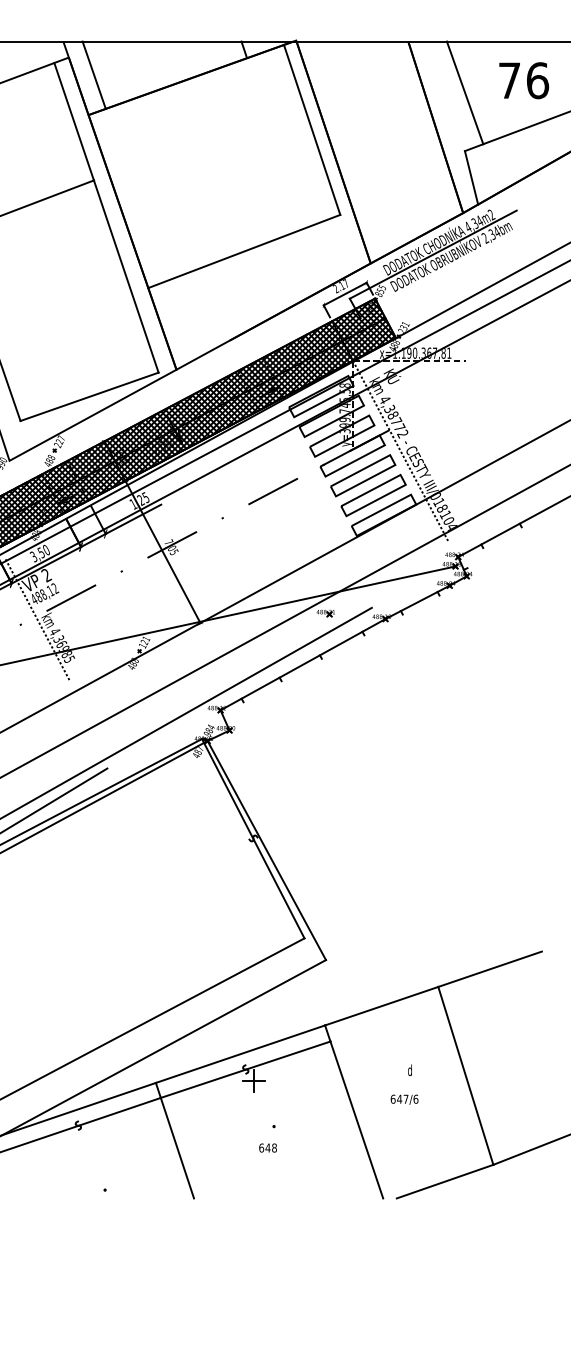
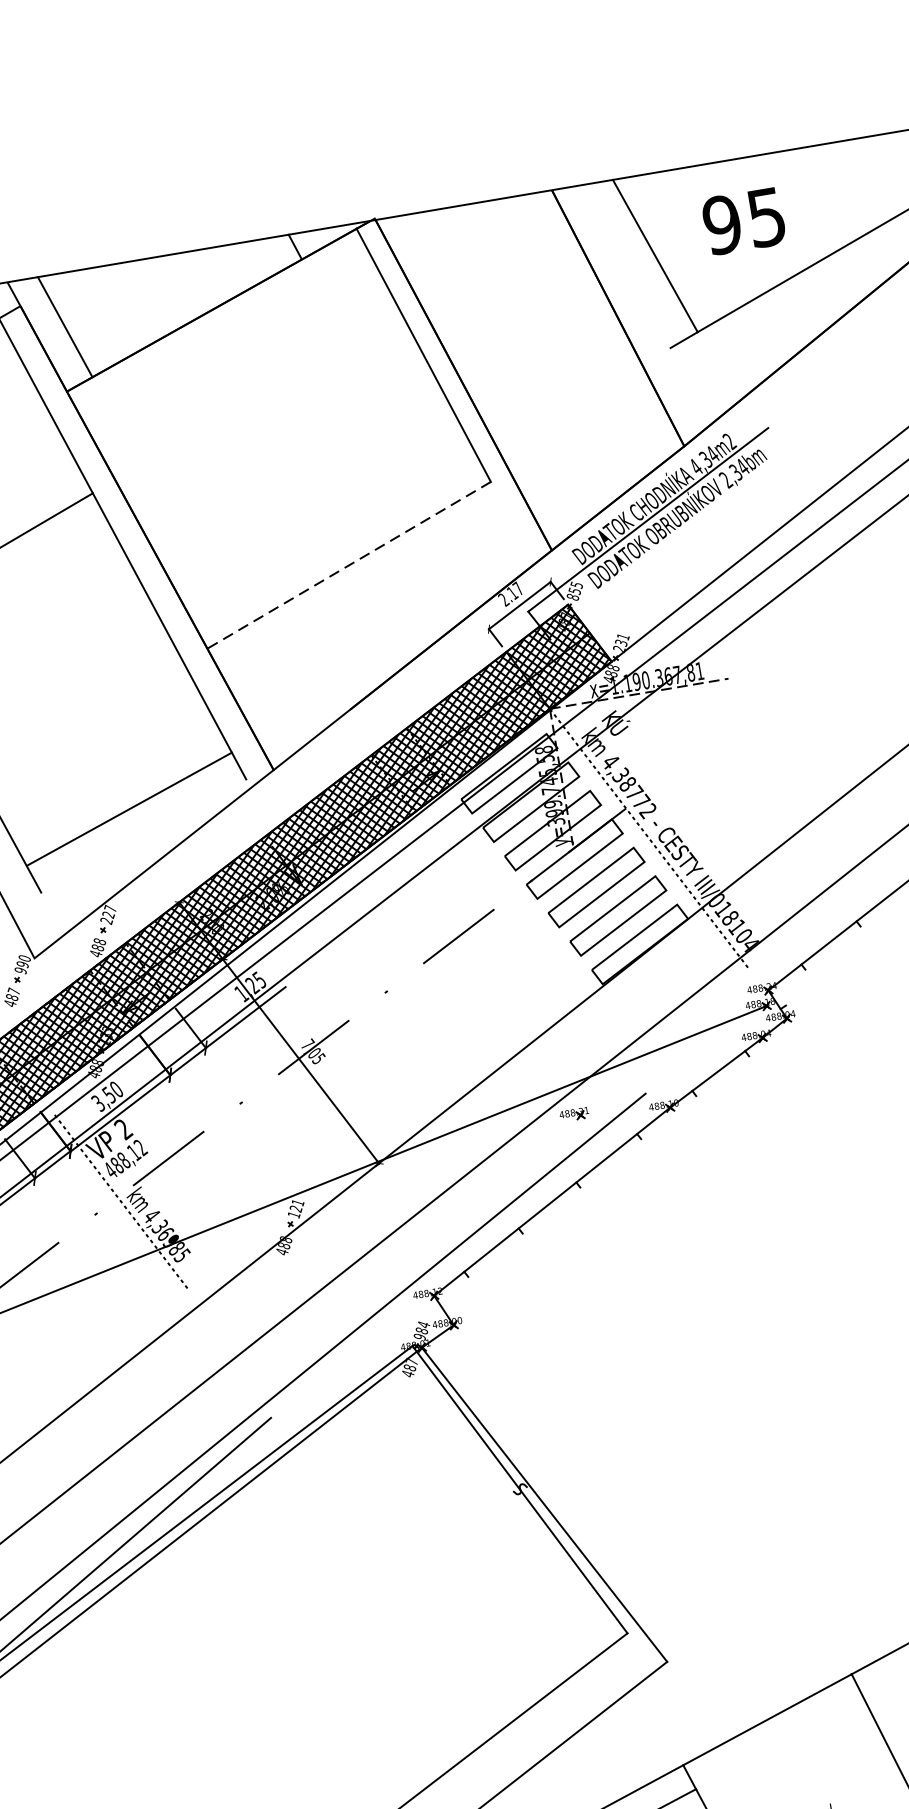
text: (523, 80) -> (744, 220), 76 -> 95
line: (471, 177) -> (687, 387), removed
line: (244, 251) -> (349, 565), solid -> dashed
line: (89, 396) -> (129, 808), moved

